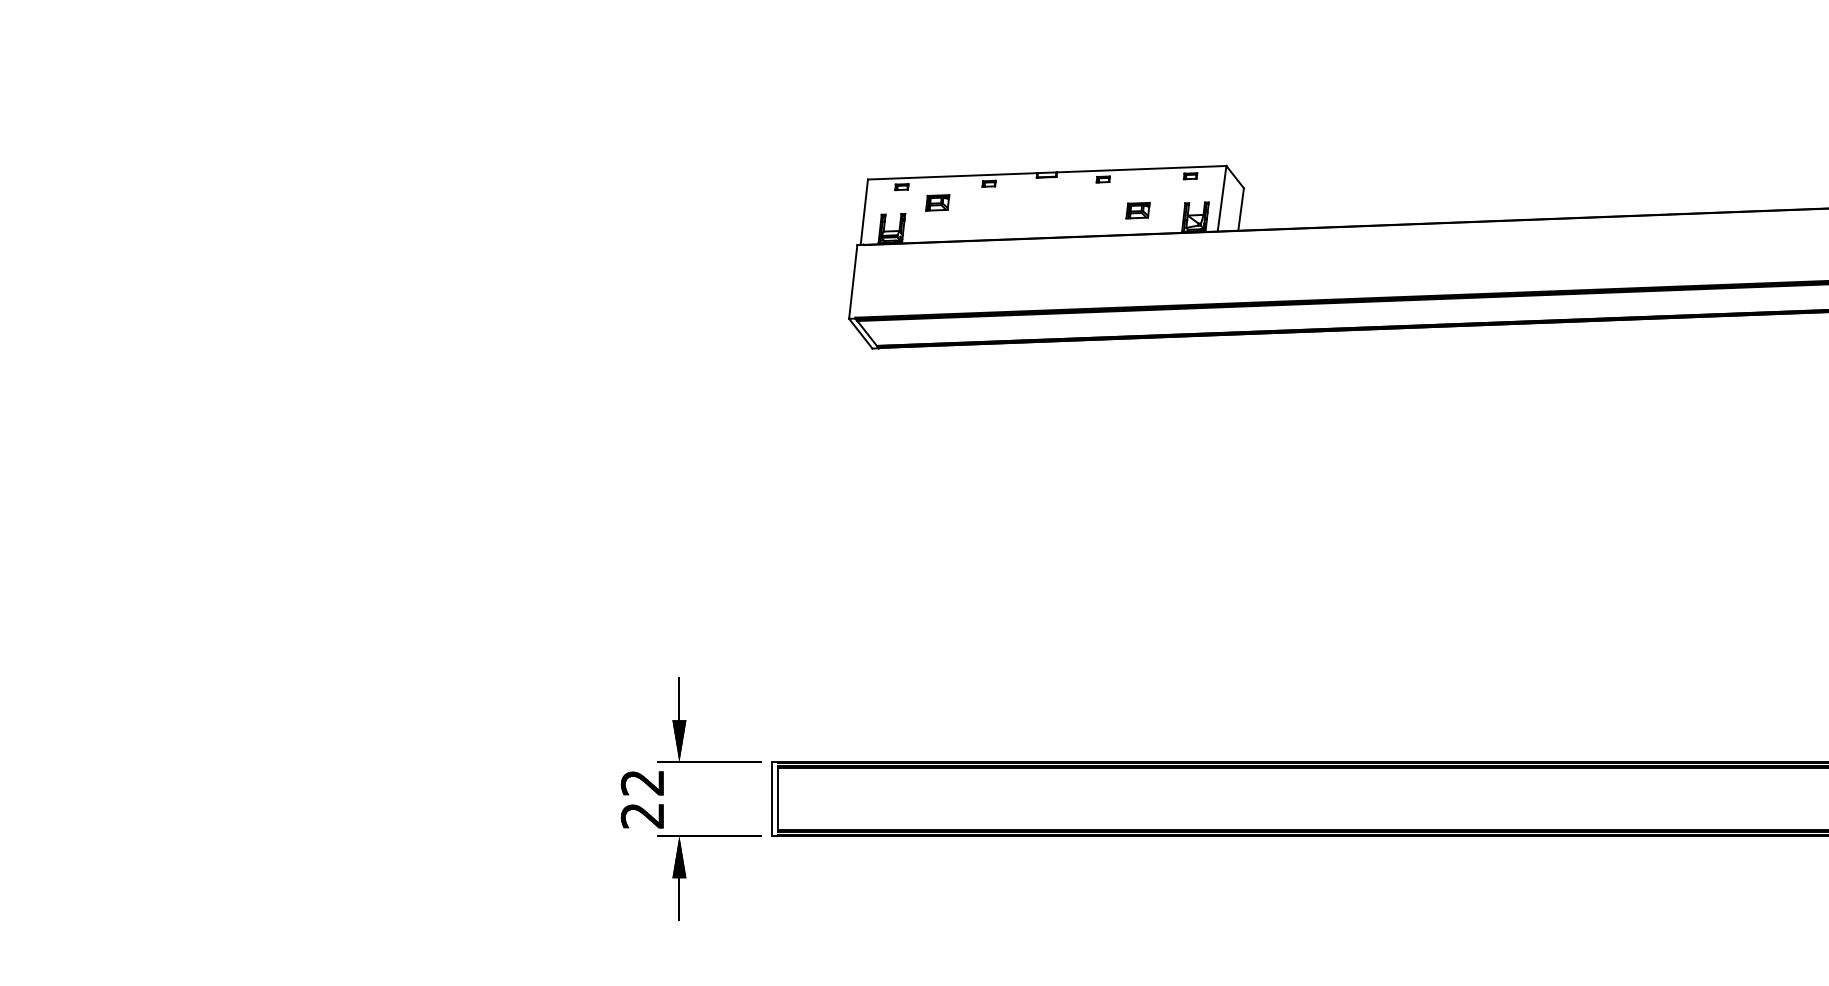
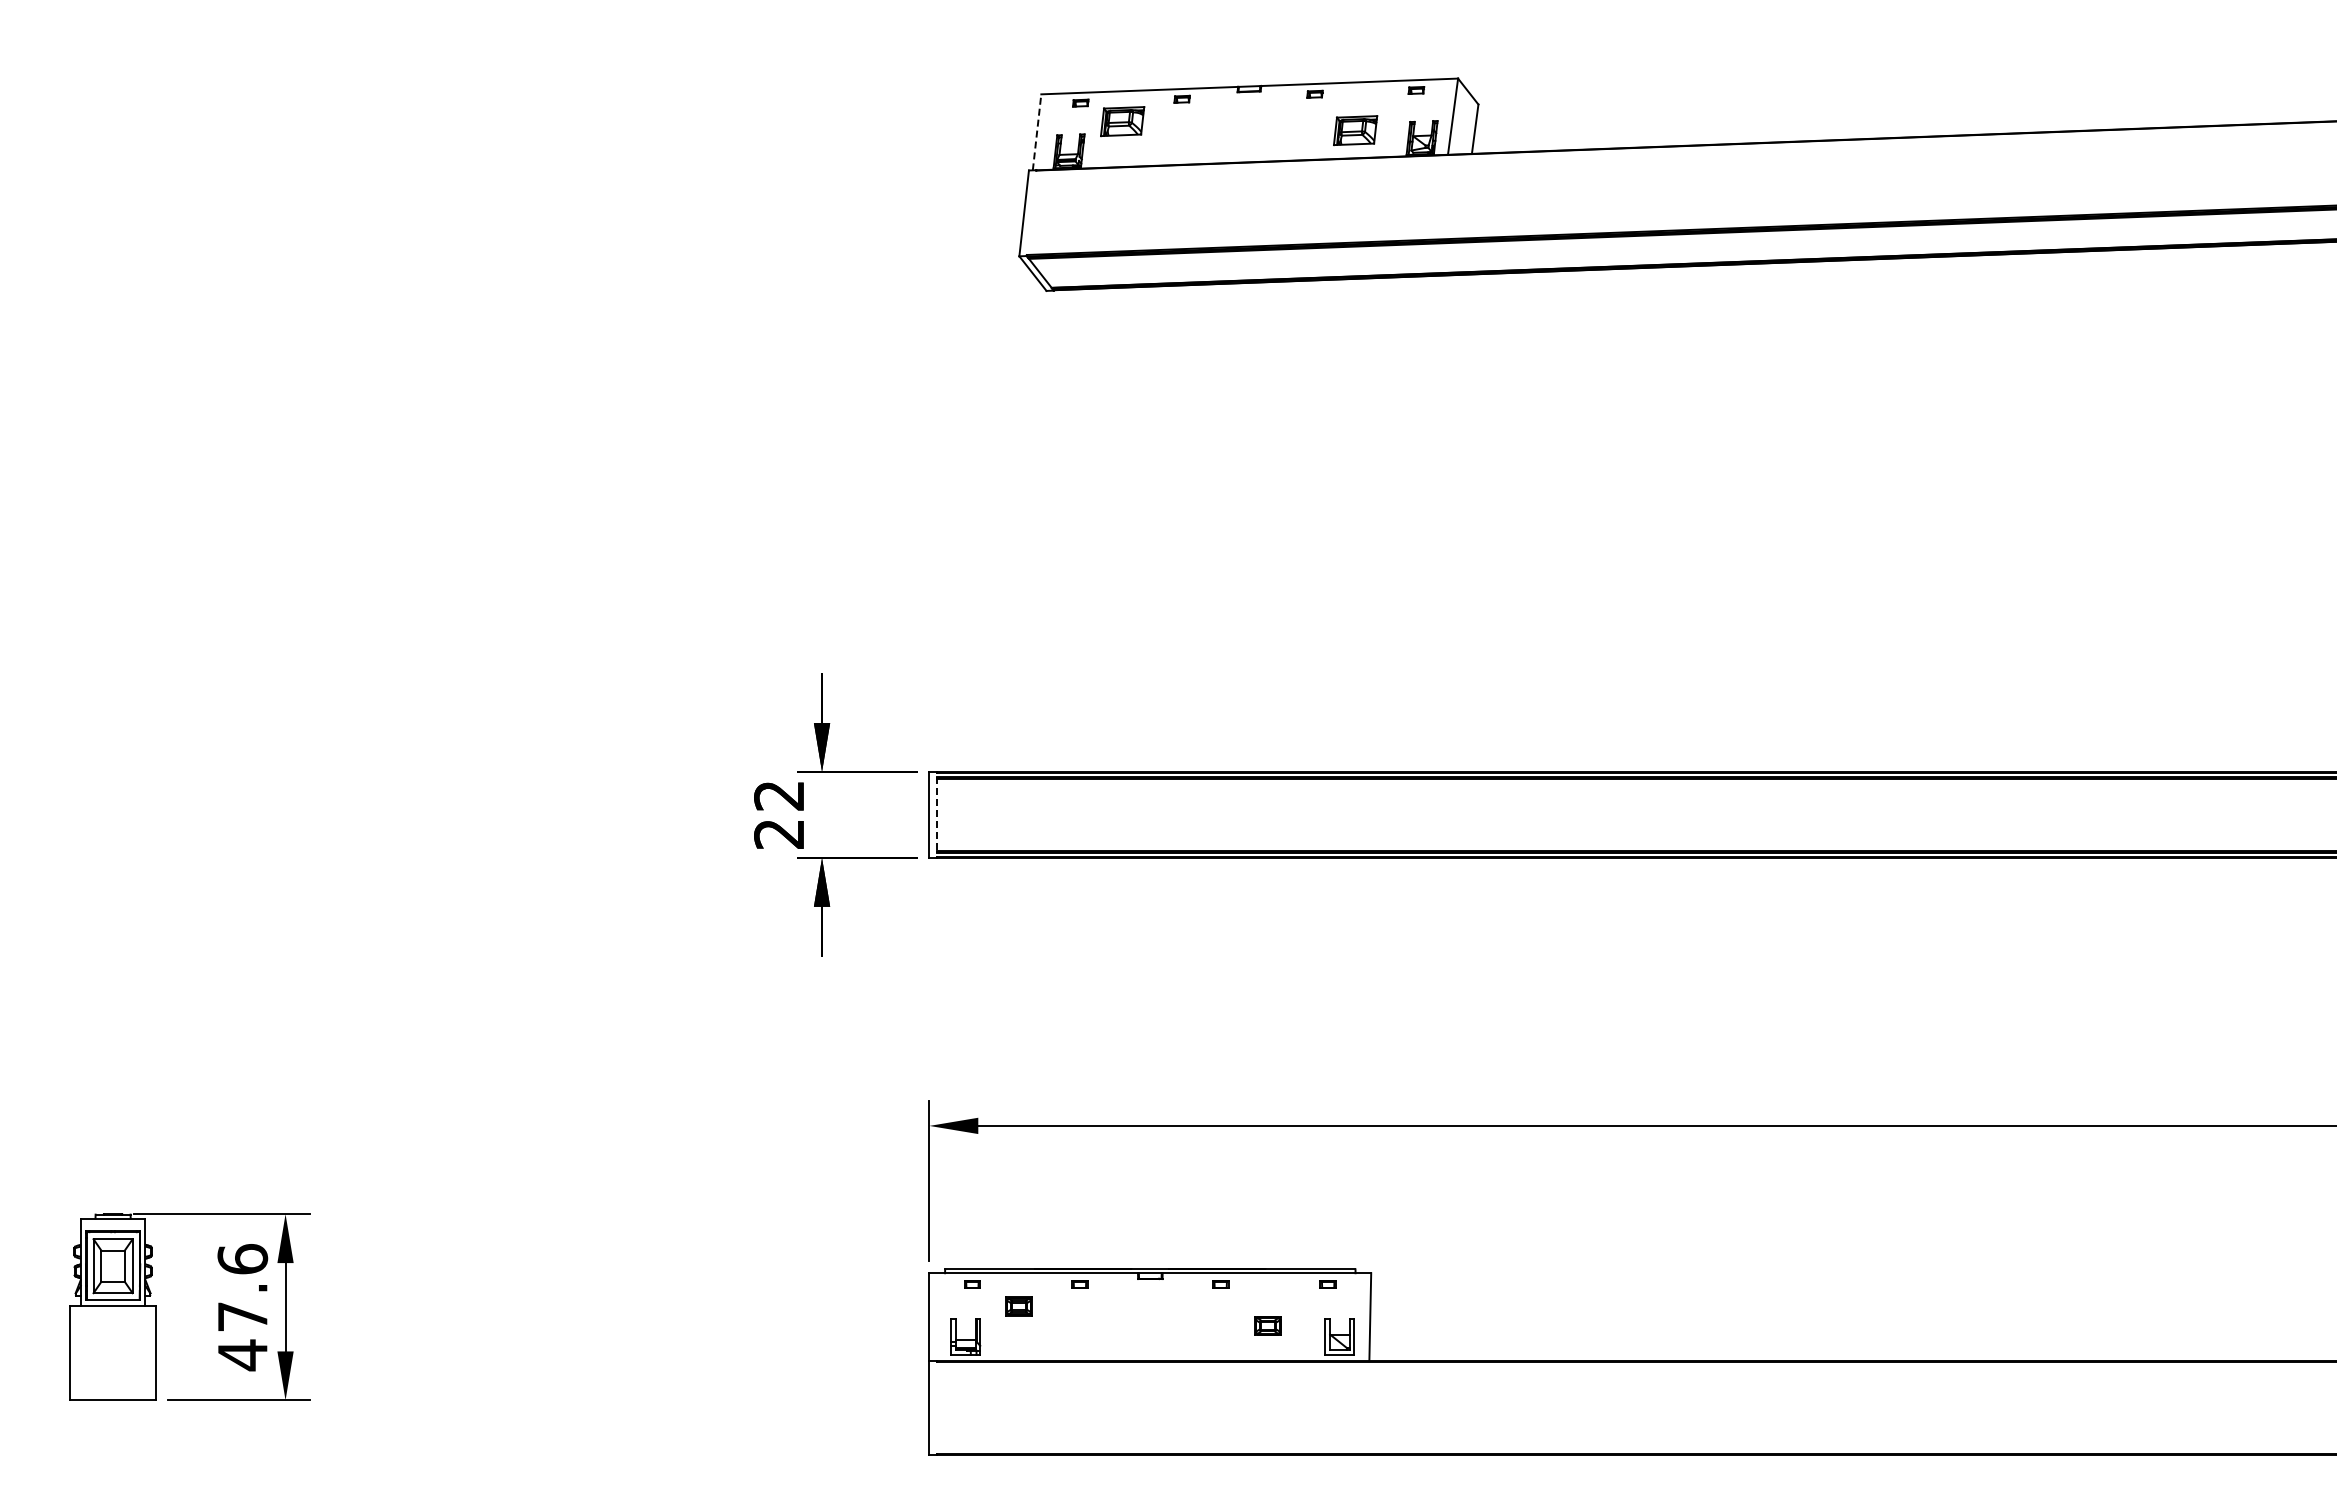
part: (936, 202) -> (1121, 121), size x1.6
part: (1137, 210) -> (1354, 130), size x1.6
line: (864, 211) -> (1037, 131), solid -> dashed
line: (778, 799) -> (937, 815), solid -> dashed

